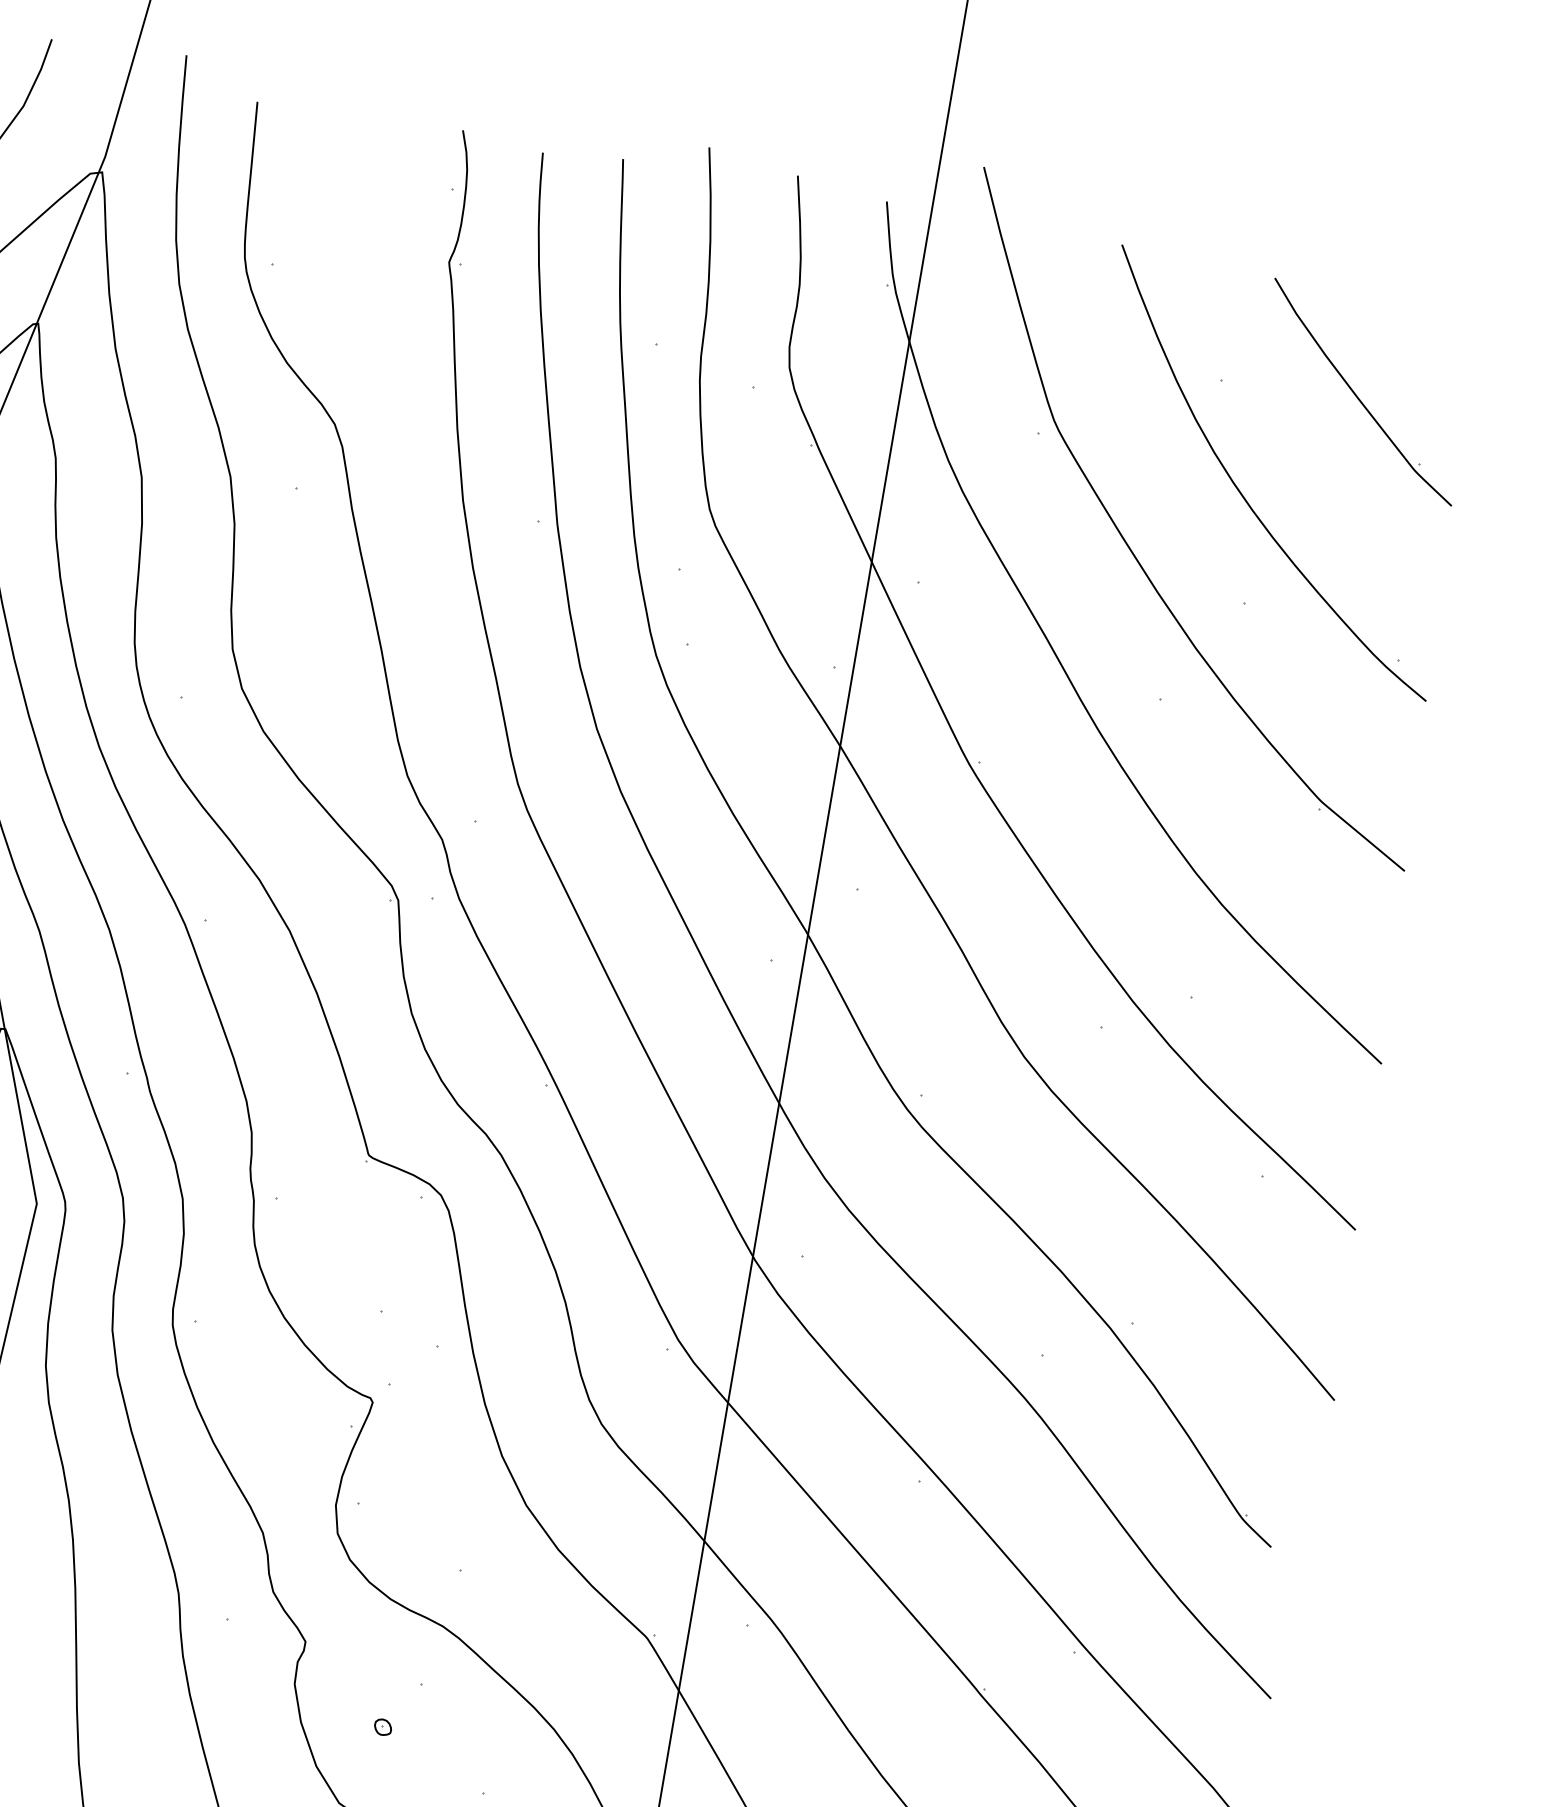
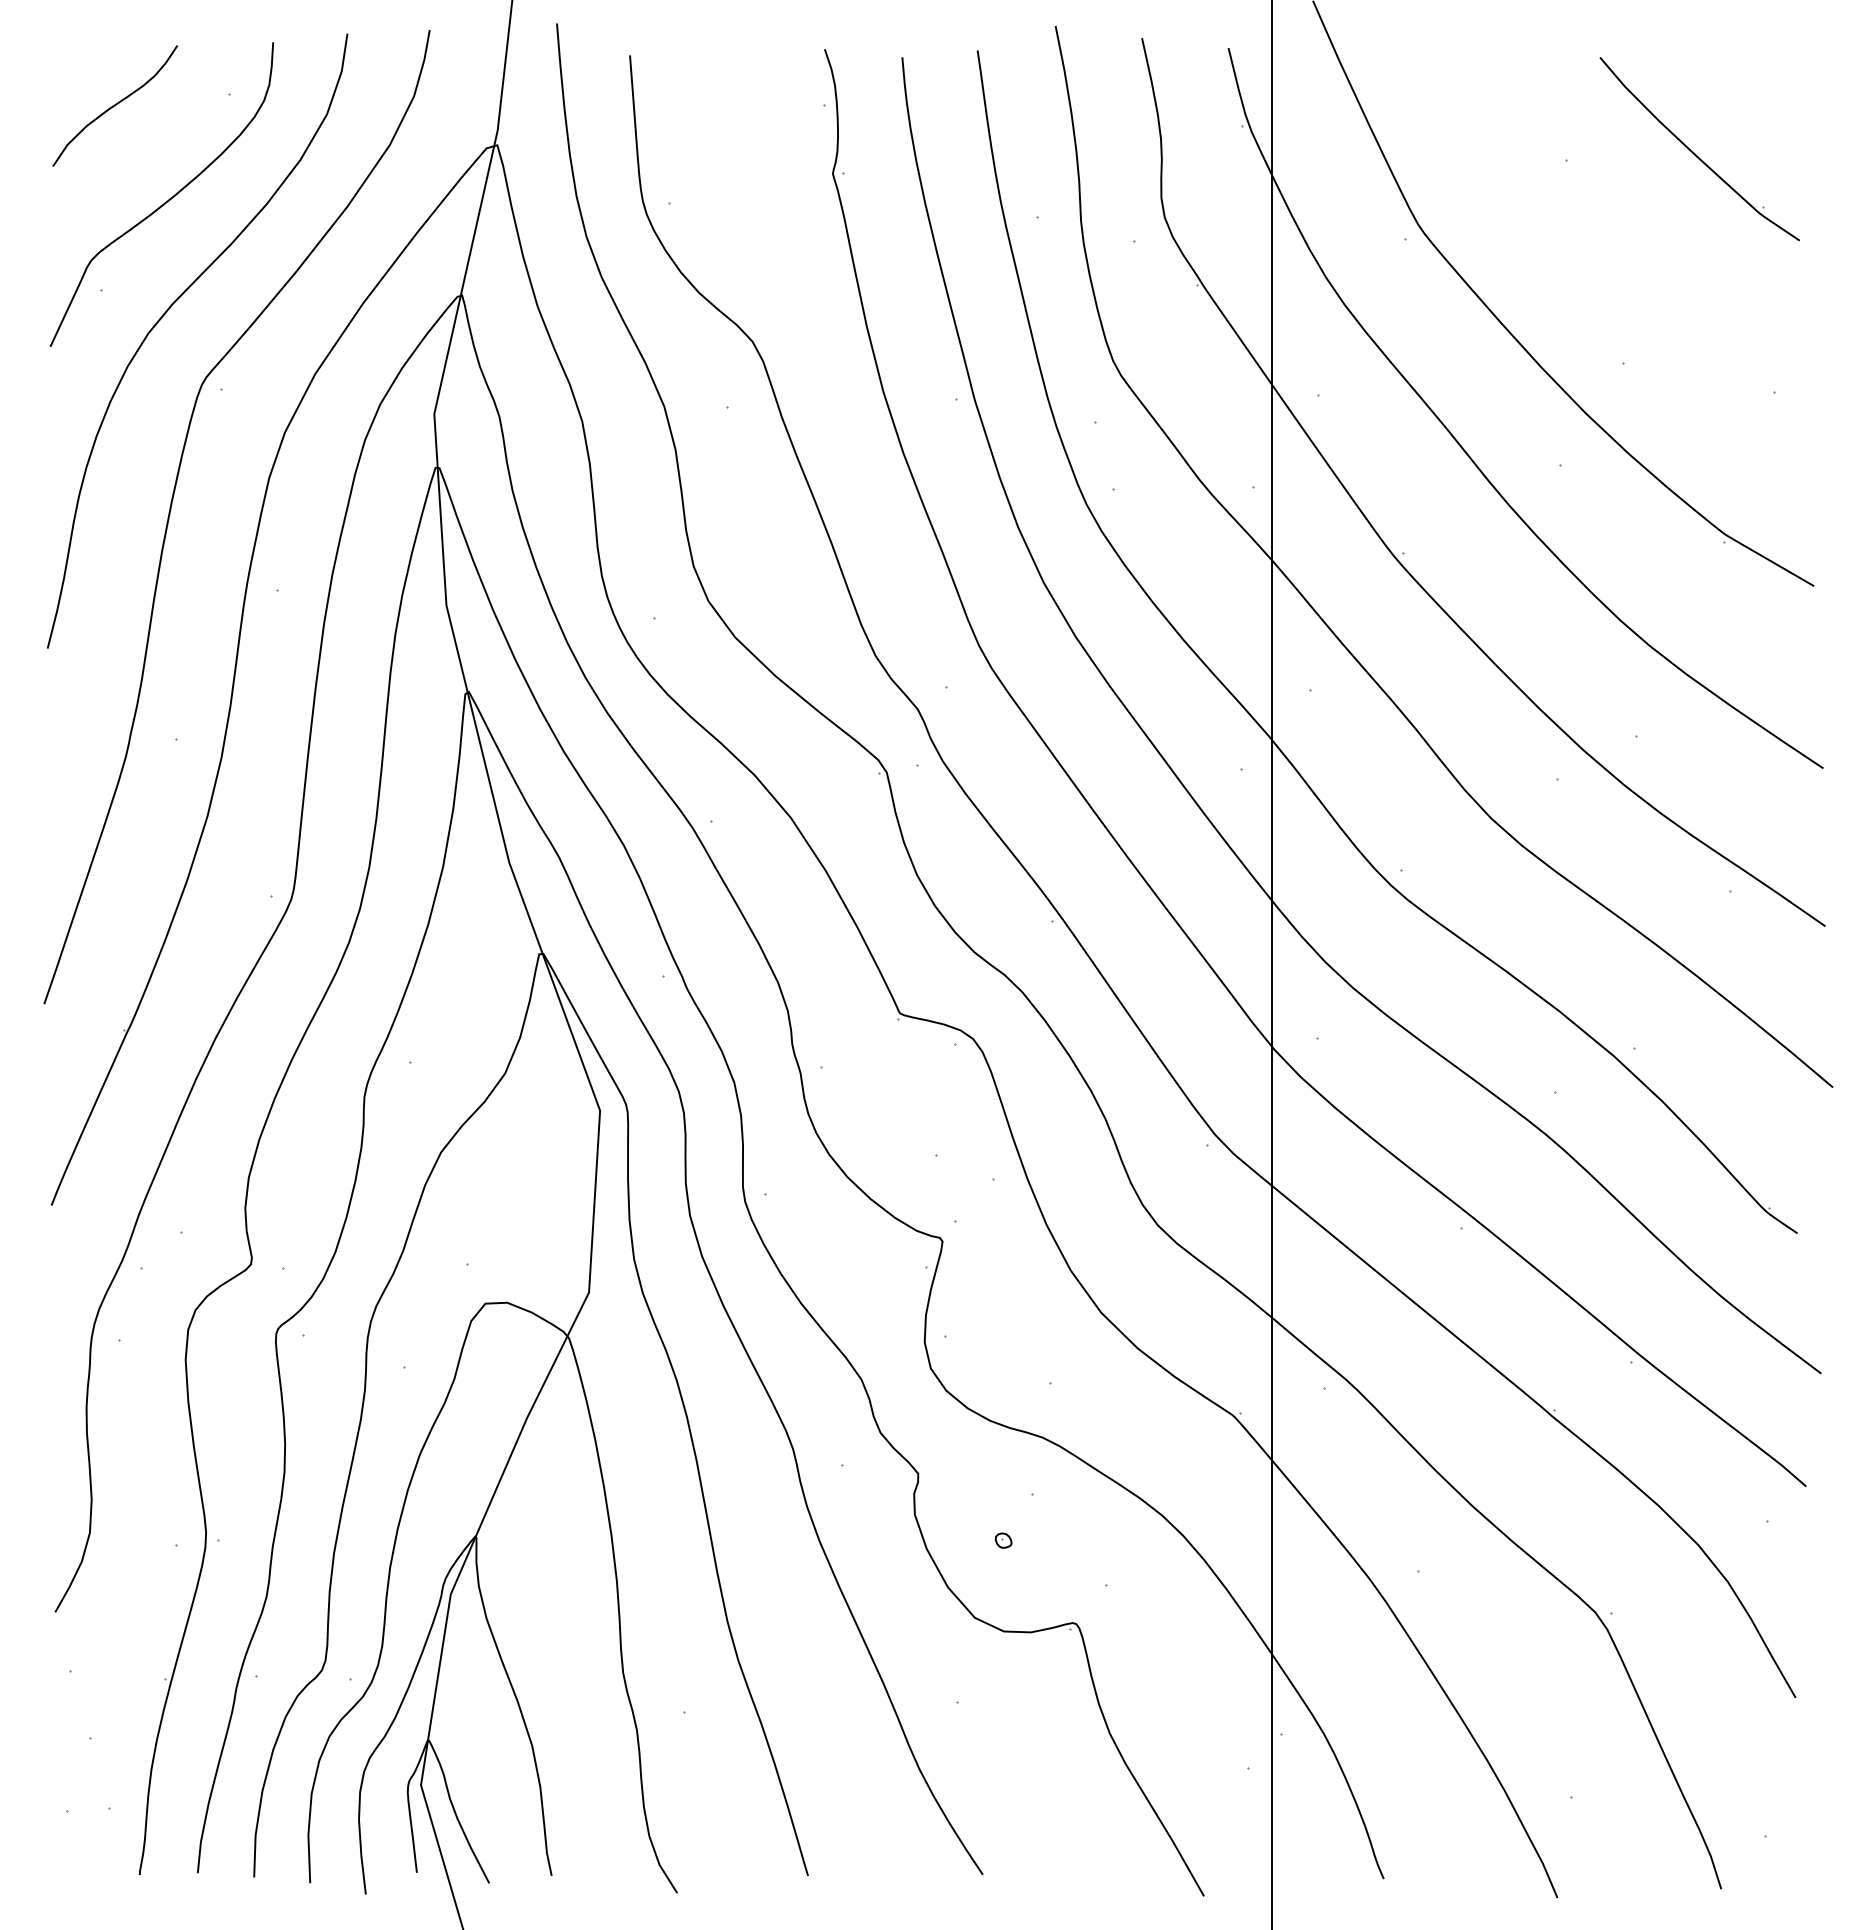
curve: (1242, 493) -> (1604, 262), removed

